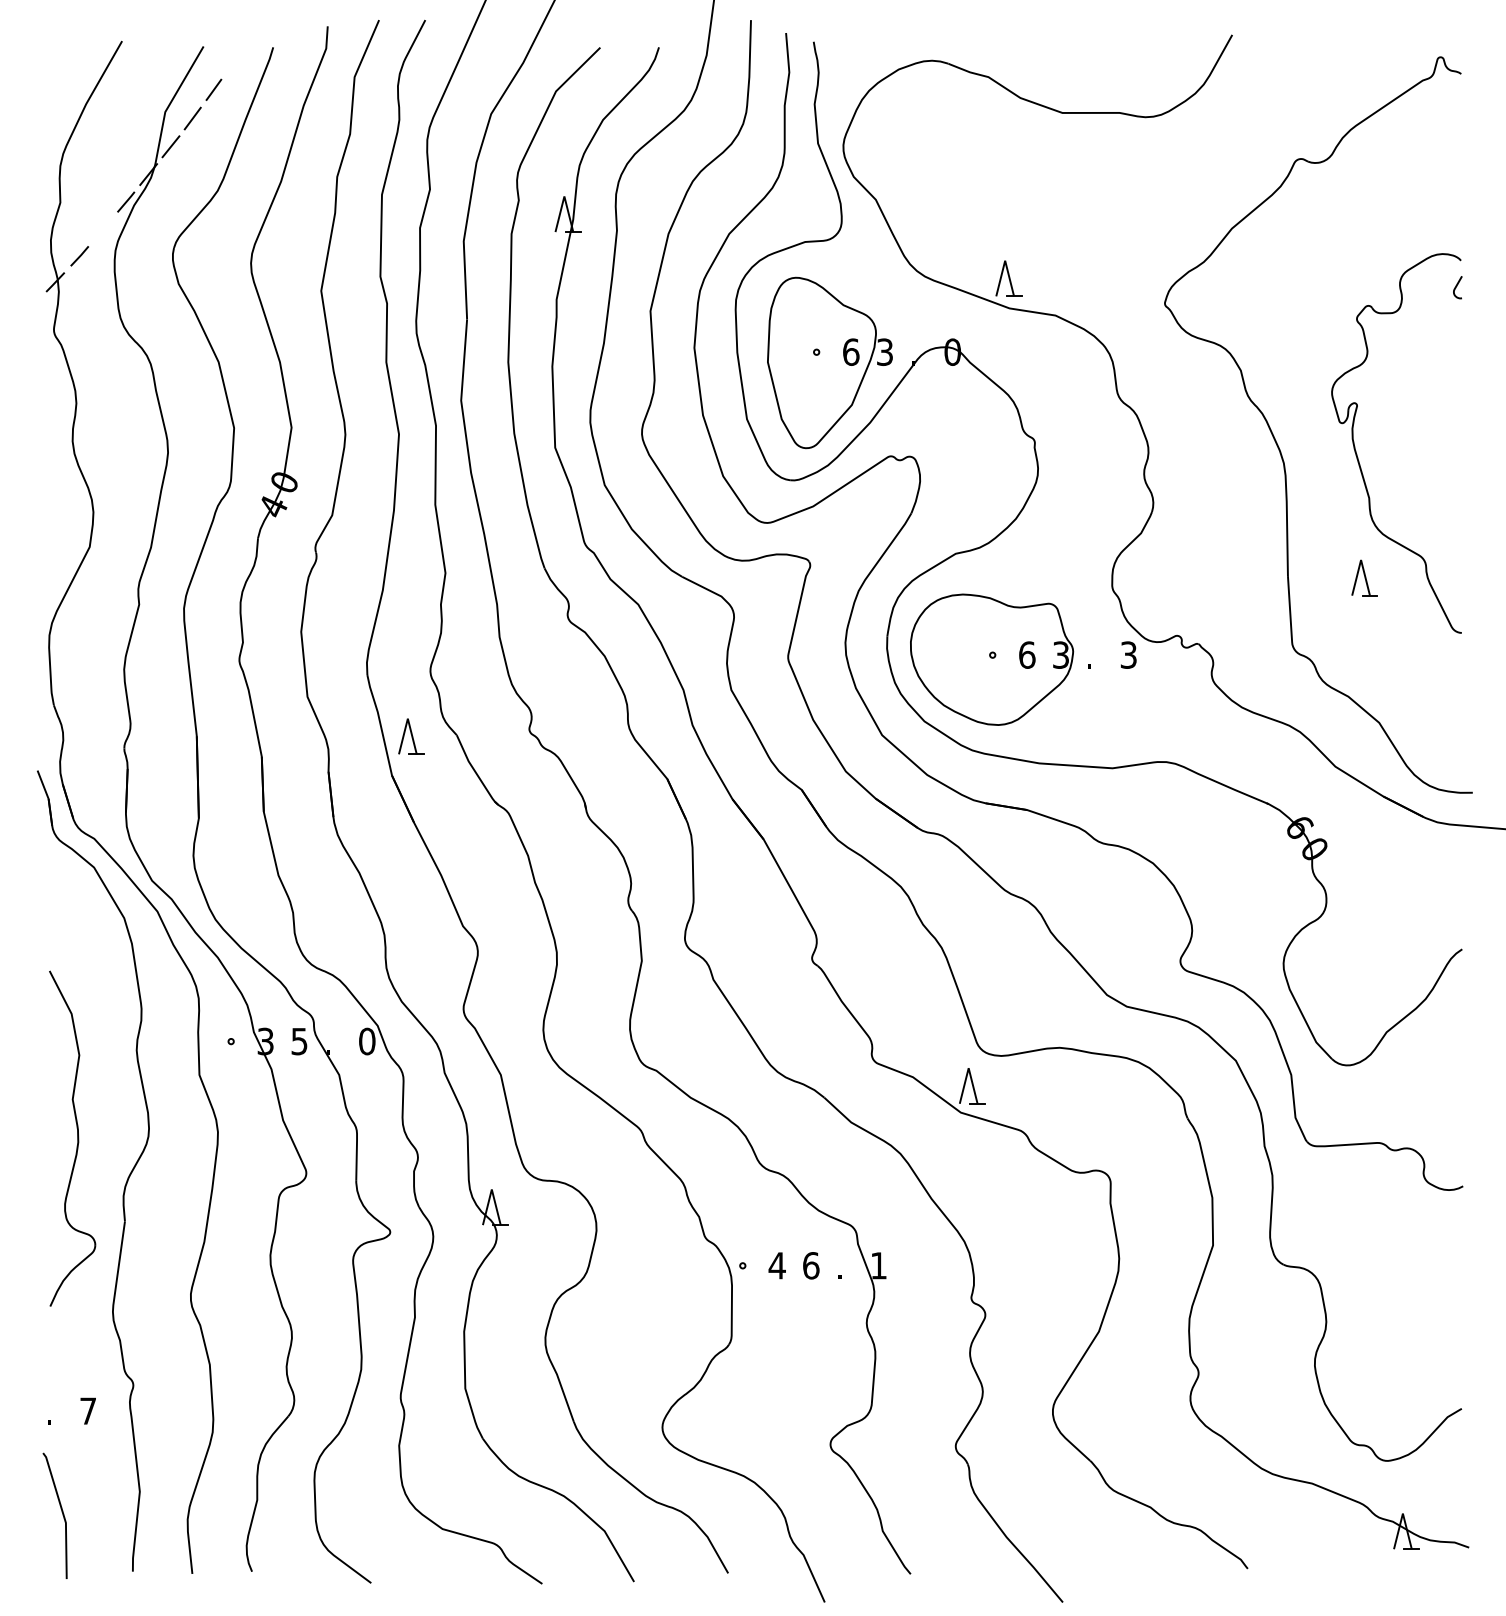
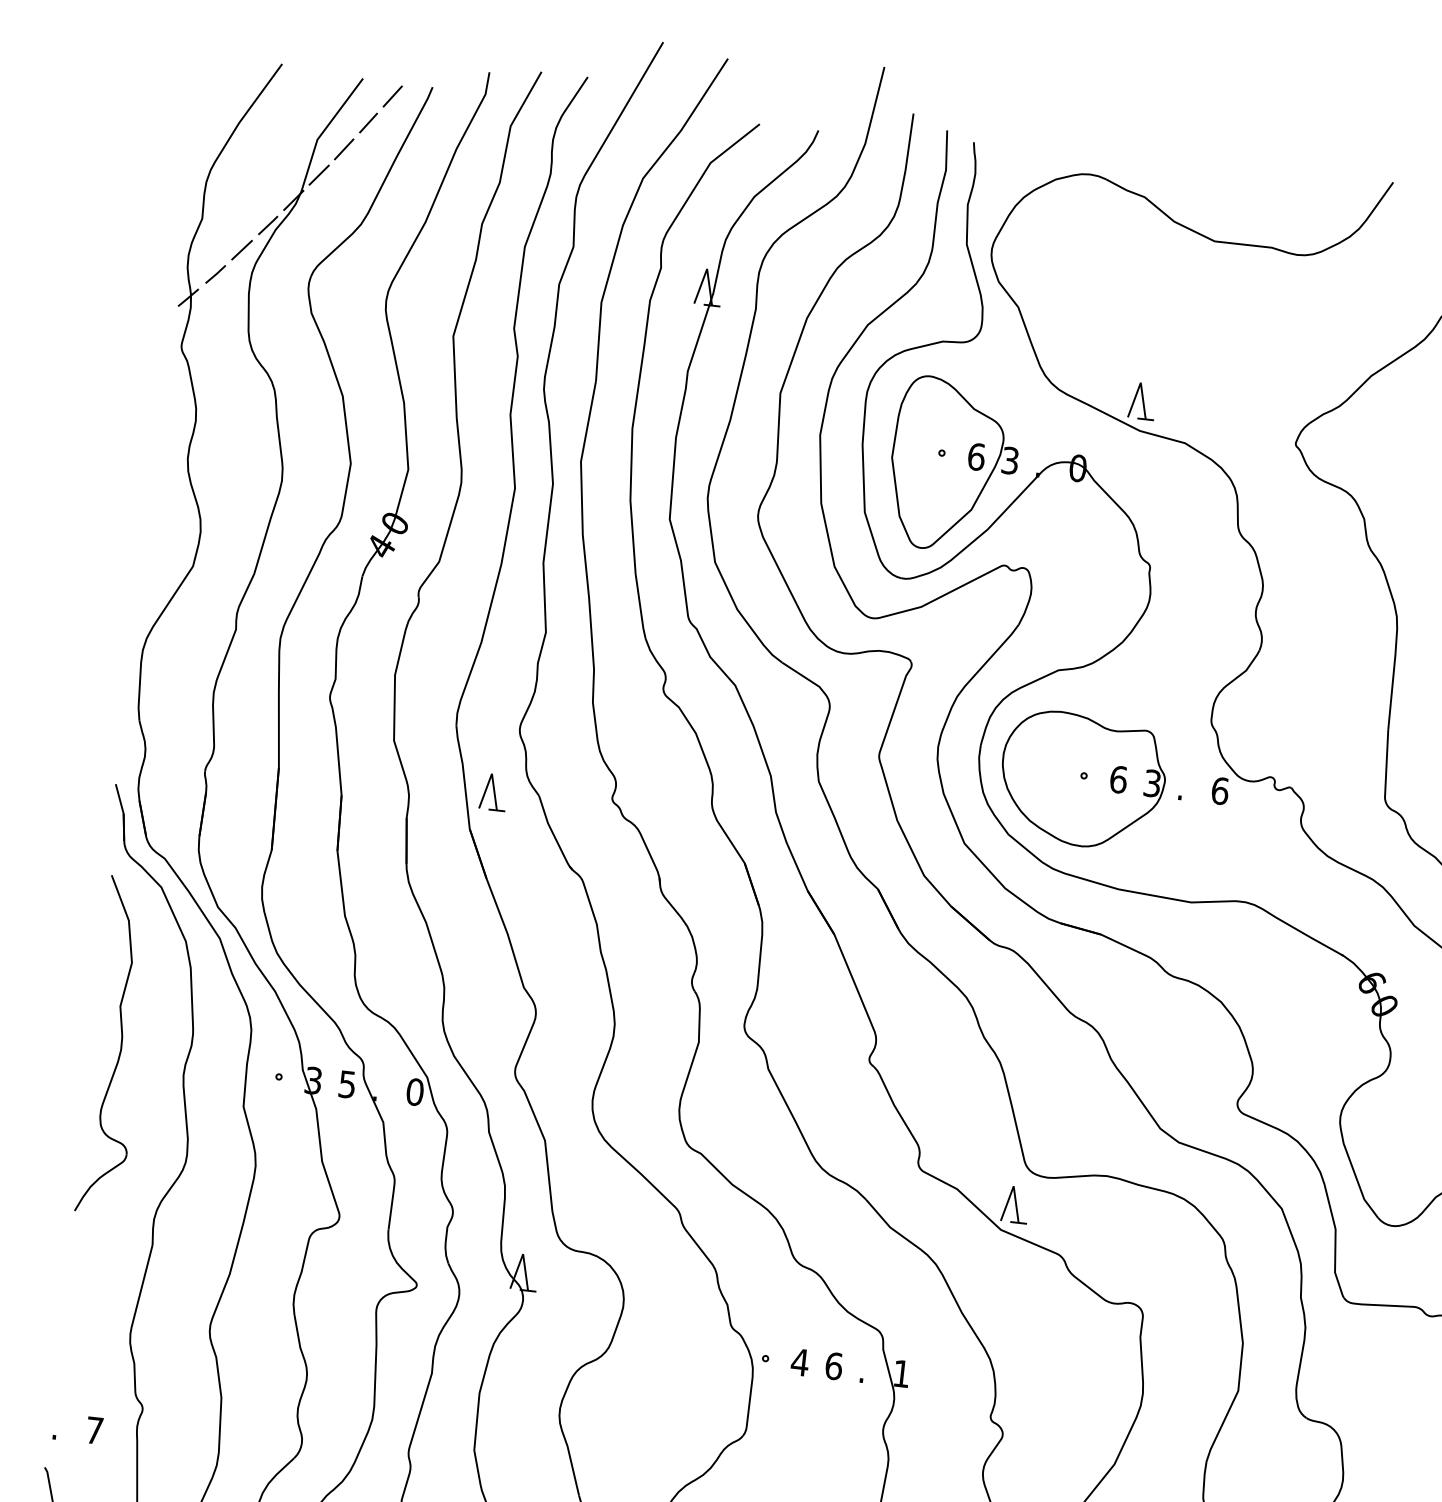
line: (234, 60) -> (392, 95), added
line: (102, 229) -> (241, 250), added
text: (1128, 654) -> (1219, 790), 3 -> 6
part: (72, 1138) -> (115, 1045), moved

